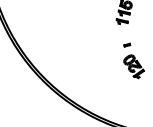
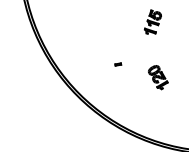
part: (127, 45) -> (118, 64), moved

